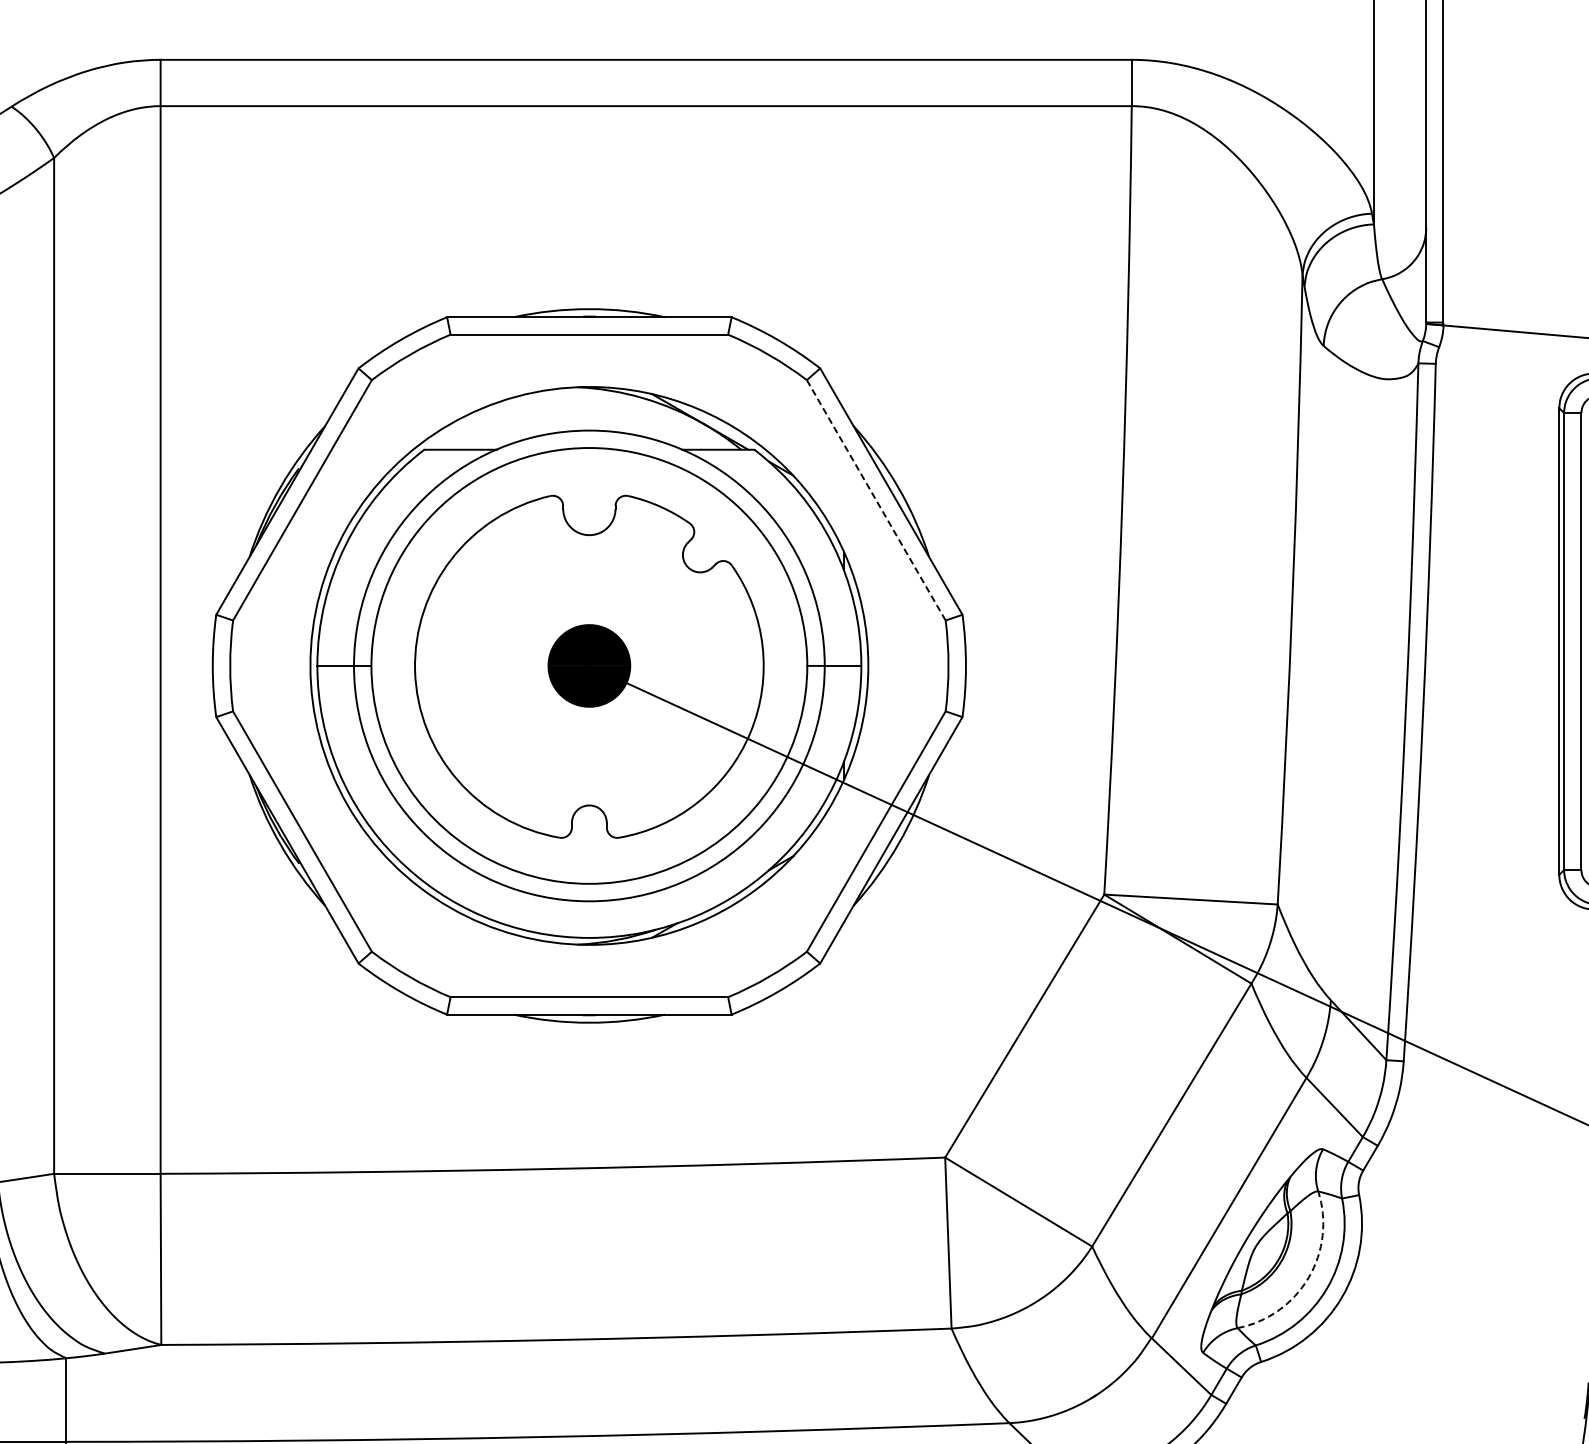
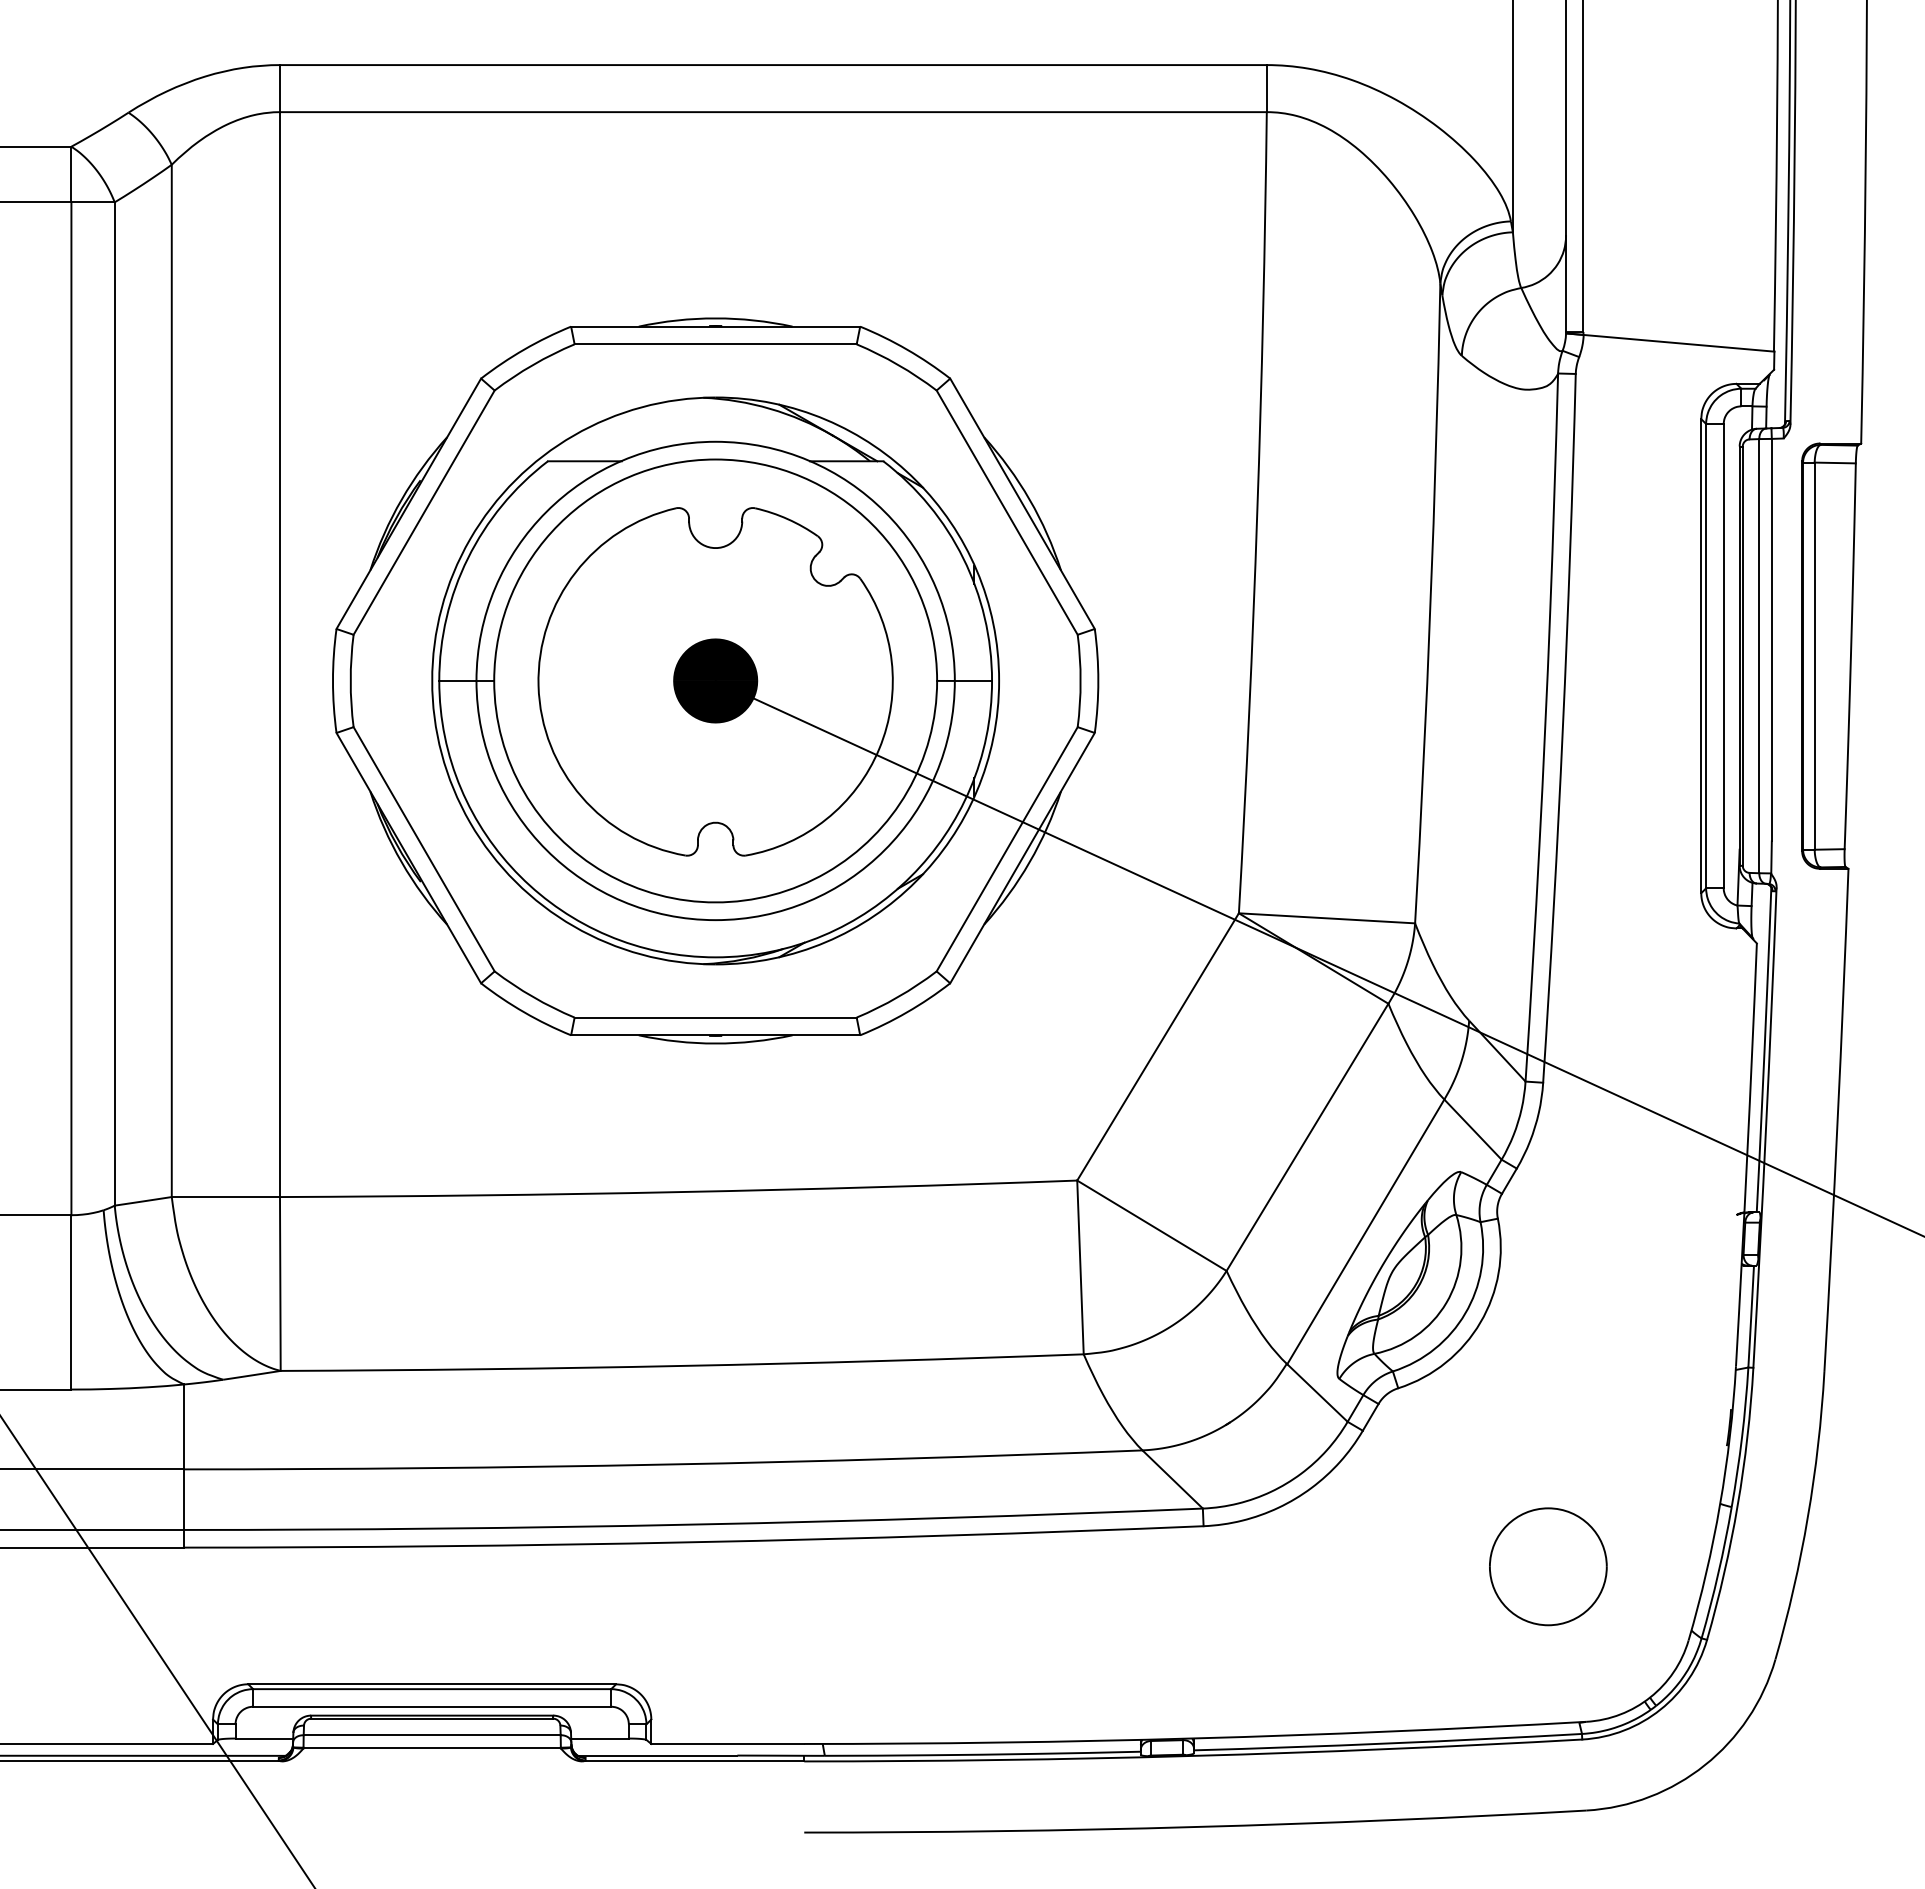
line: (876, 501) -> (1007, 513), dashed -> solid
arc: (1308, 1277) -> (1446, 1302), dashed -> solid

